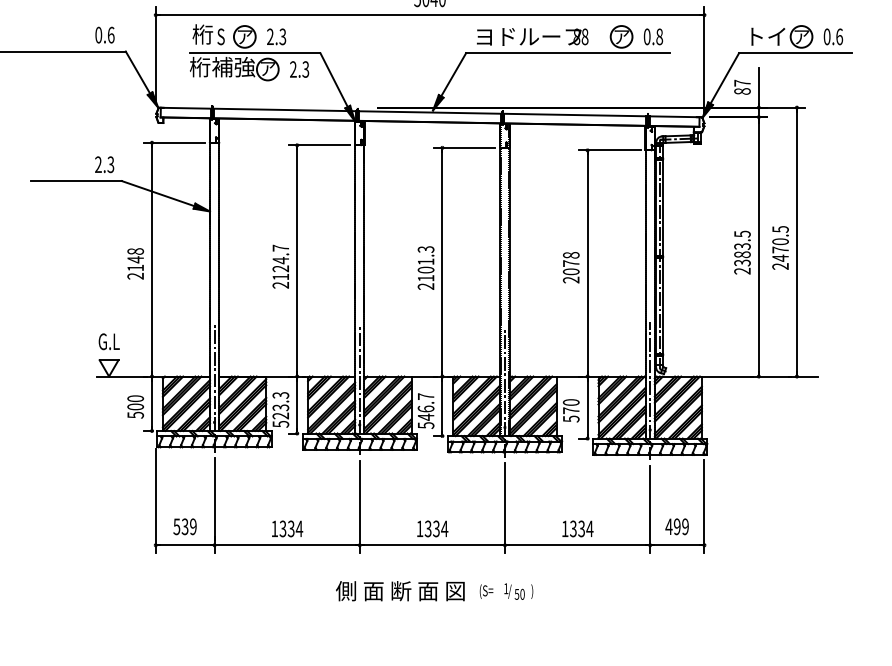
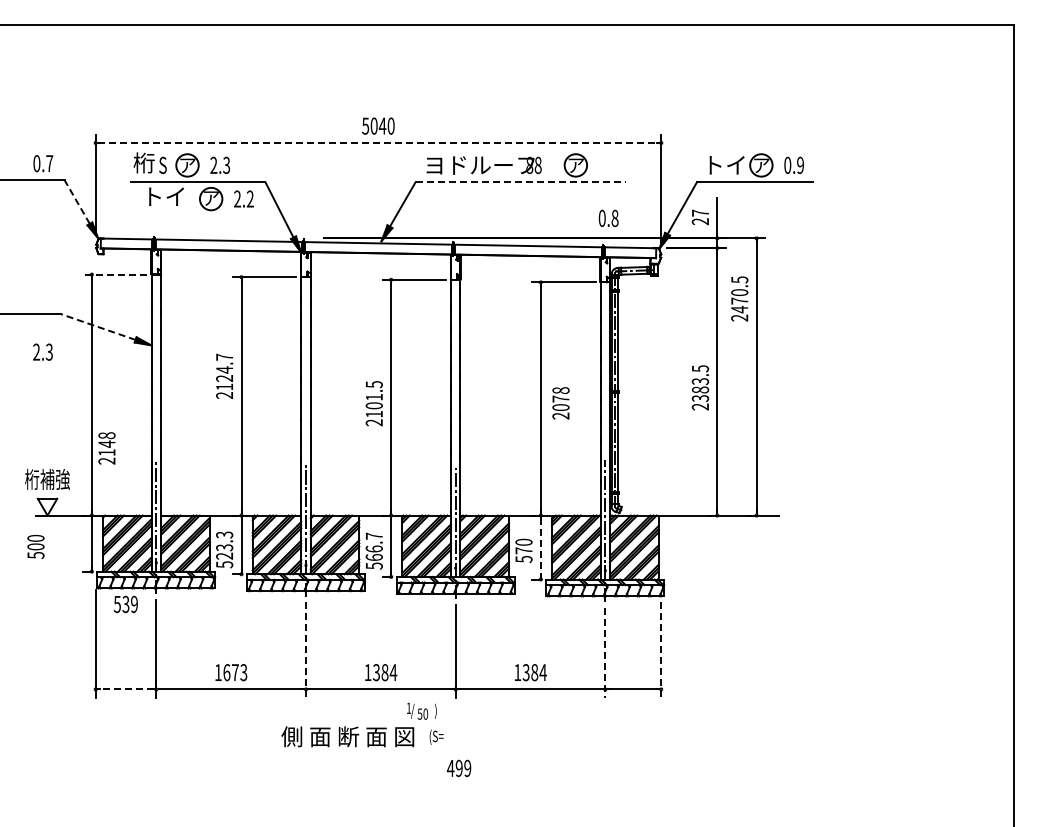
line: (430, 14) -> (378, 142), solid -> dashed
text: (110, 35) -> (49, 163), 0.6 -> 0.7
text: (653, 35) -> (608, 217), moved
text: (839, 35) -> (800, 164), 0.6 -> 0.9
line: (568, 53) -> (521, 182), solid -> dashed
text: (222, 67) -> (164, 196), 桁補強 -> トイ
text: (304, 69) -> (249, 199), 2.3 -> 2.2
line: (138, 71) -> (77, 201), solid -> dashed
text: (742, 91) -> (700, 221), 87 -> 27
line: (174, 142) -> (114, 274), solid -> dashed
text: (104, 164) -> (42, 351), moved
line: (158, 194) -> (98, 327), solid -> dashed
text: (780, 247) -> (739, 298), moved
text: (425, 249) -> (373, 384), 2101.3 -> 2101.5
text: (135, 263) -> (106, 448), moved
text: (280, 265) -> (224, 375), moved
text: (570, 267) -> (560, 403), moved
text: (109, 340) -> (47, 478), G.L -> 桁補強
text: (135, 406) -> (35, 546), moved
line: (587, 408) -> (540, 548), solid -> dashed
text: (425, 417) -> (373, 557), 546.7 -> 566.7
line: (704, 506) -> (661, 649), solid -> dashed
line: (360, 507) -> (306, 650), solid -> dashed
line: (650, 510) -> (605, 653), solid -> dashed
text: (184, 526) -> (125, 604), moved
text: (677, 526) -> (459, 768), moved
text: (291, 528) -> (235, 672), 1334 -> 1673
text: (435, 528) -> (384, 672), 1334 -> 1384
text: (581, 528) -> (534, 672), 1334 -> 1384
line: (185, 545) -> (126, 689), solid -> dashed
text: (518, 590) -> (421, 710), moved

